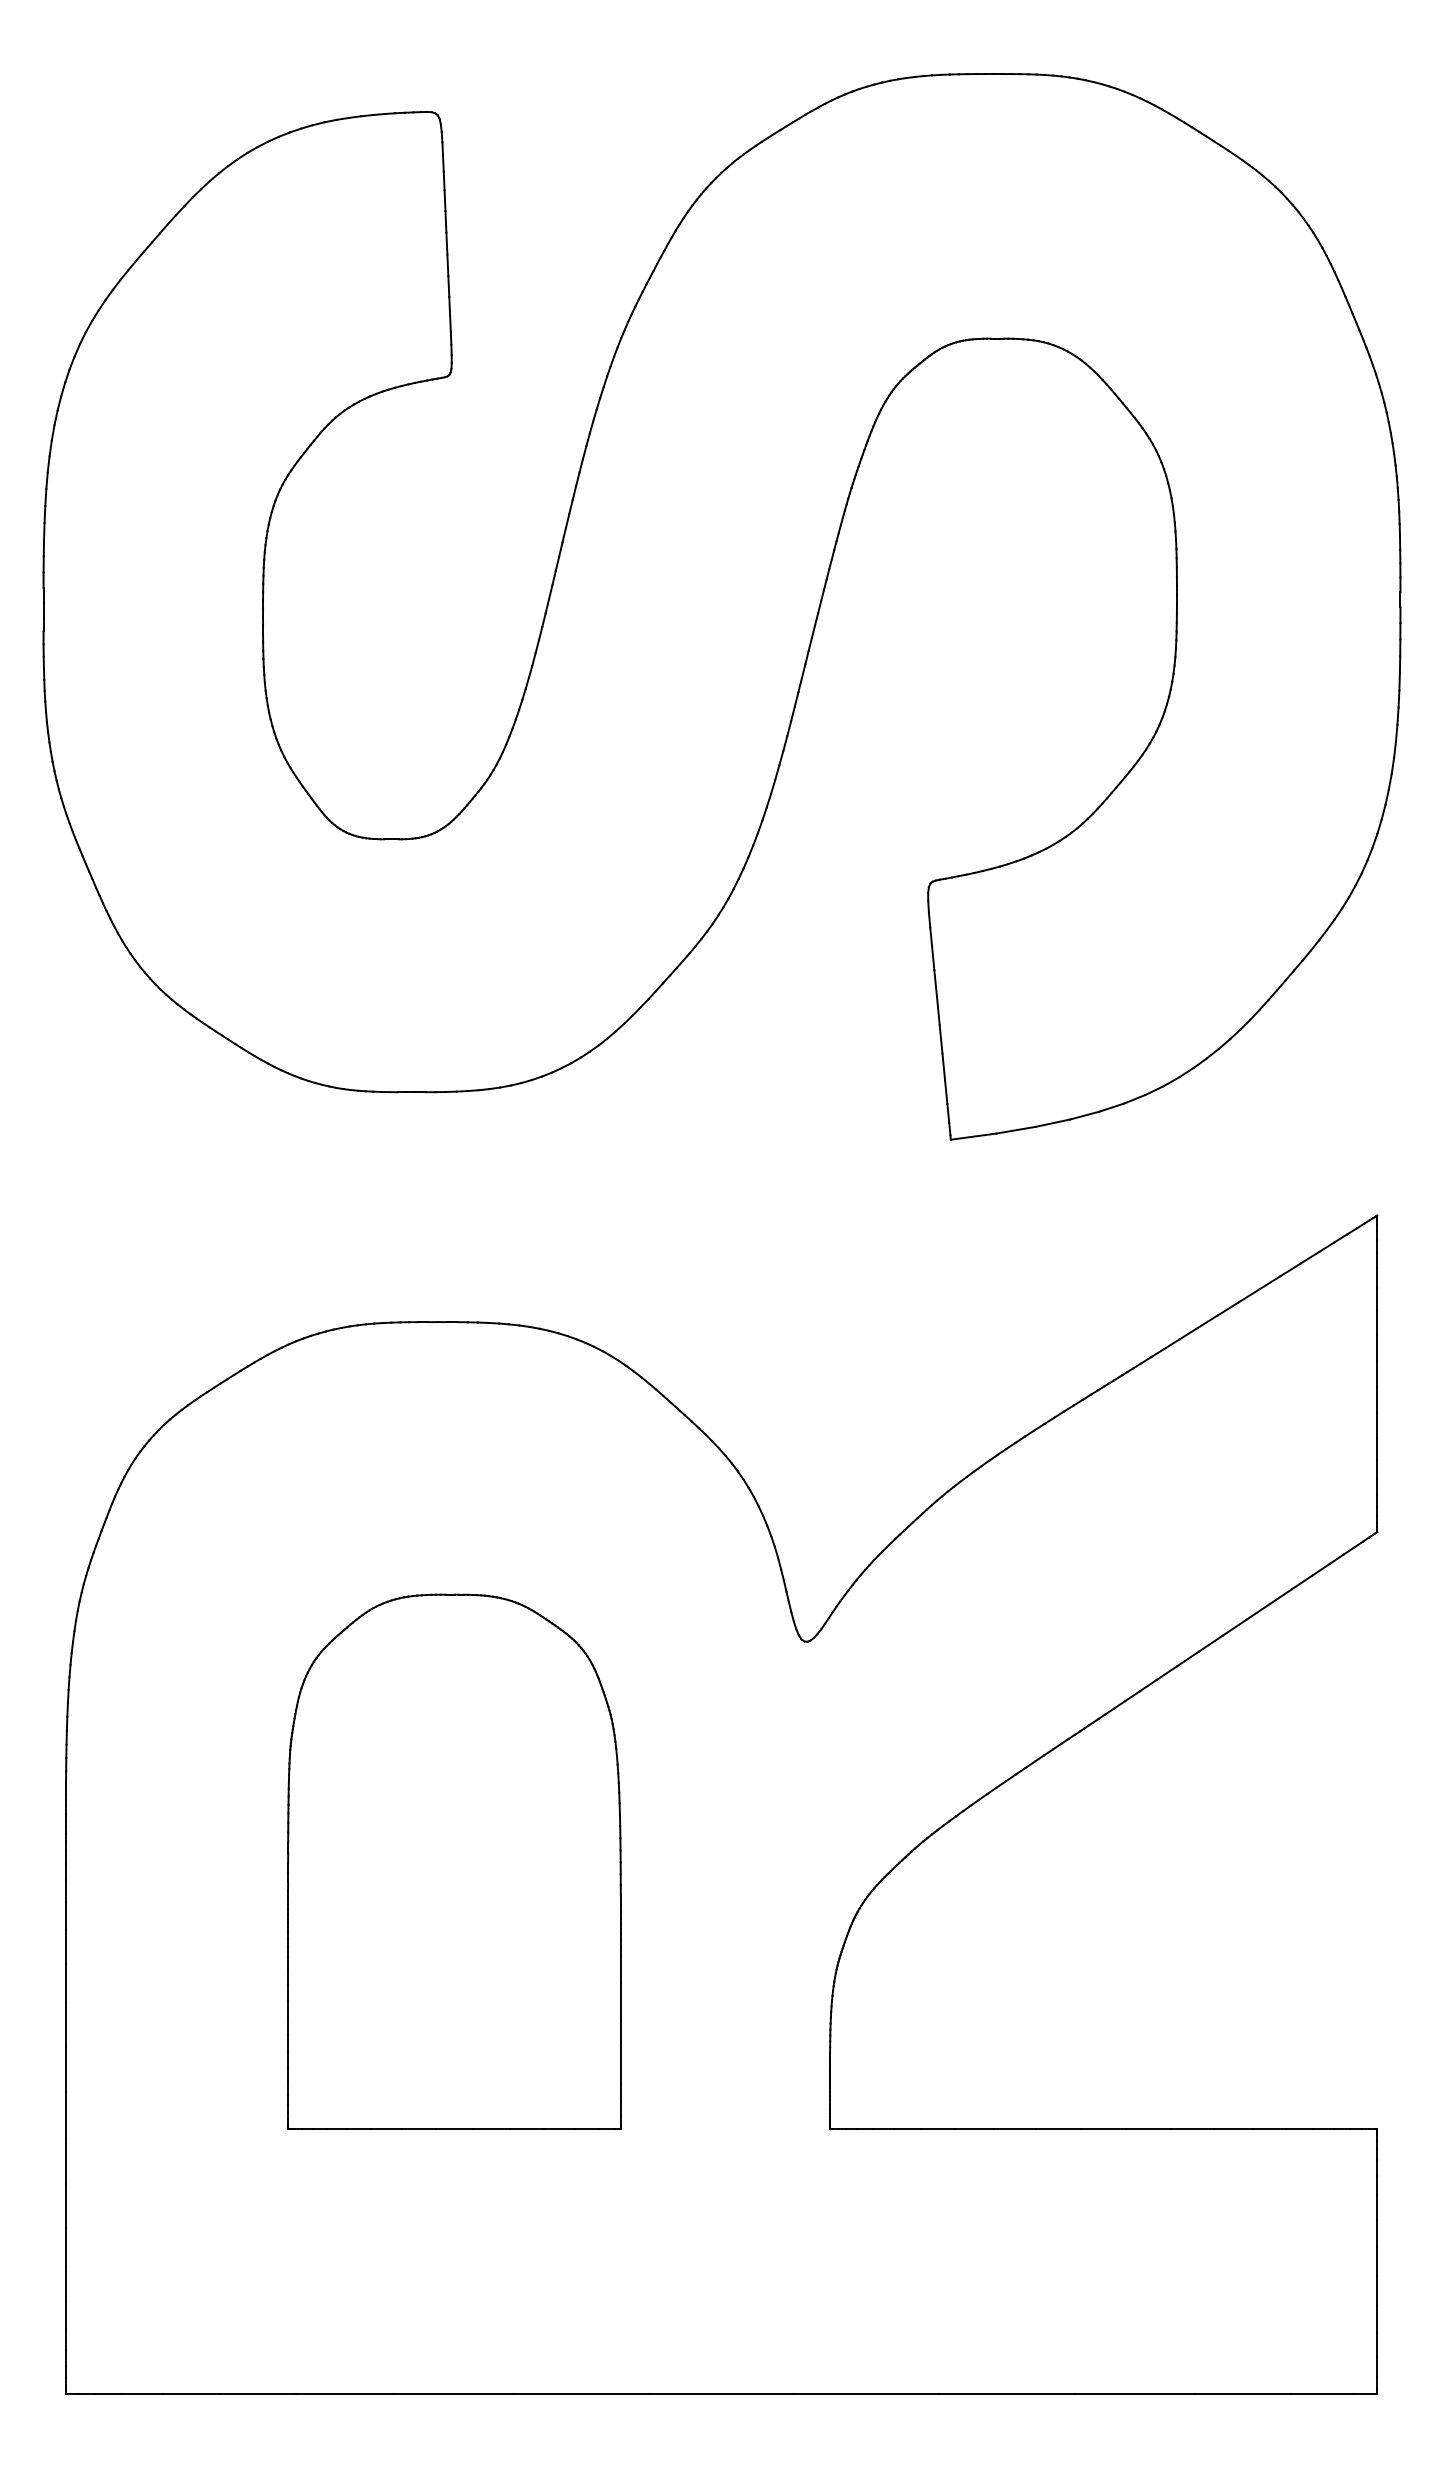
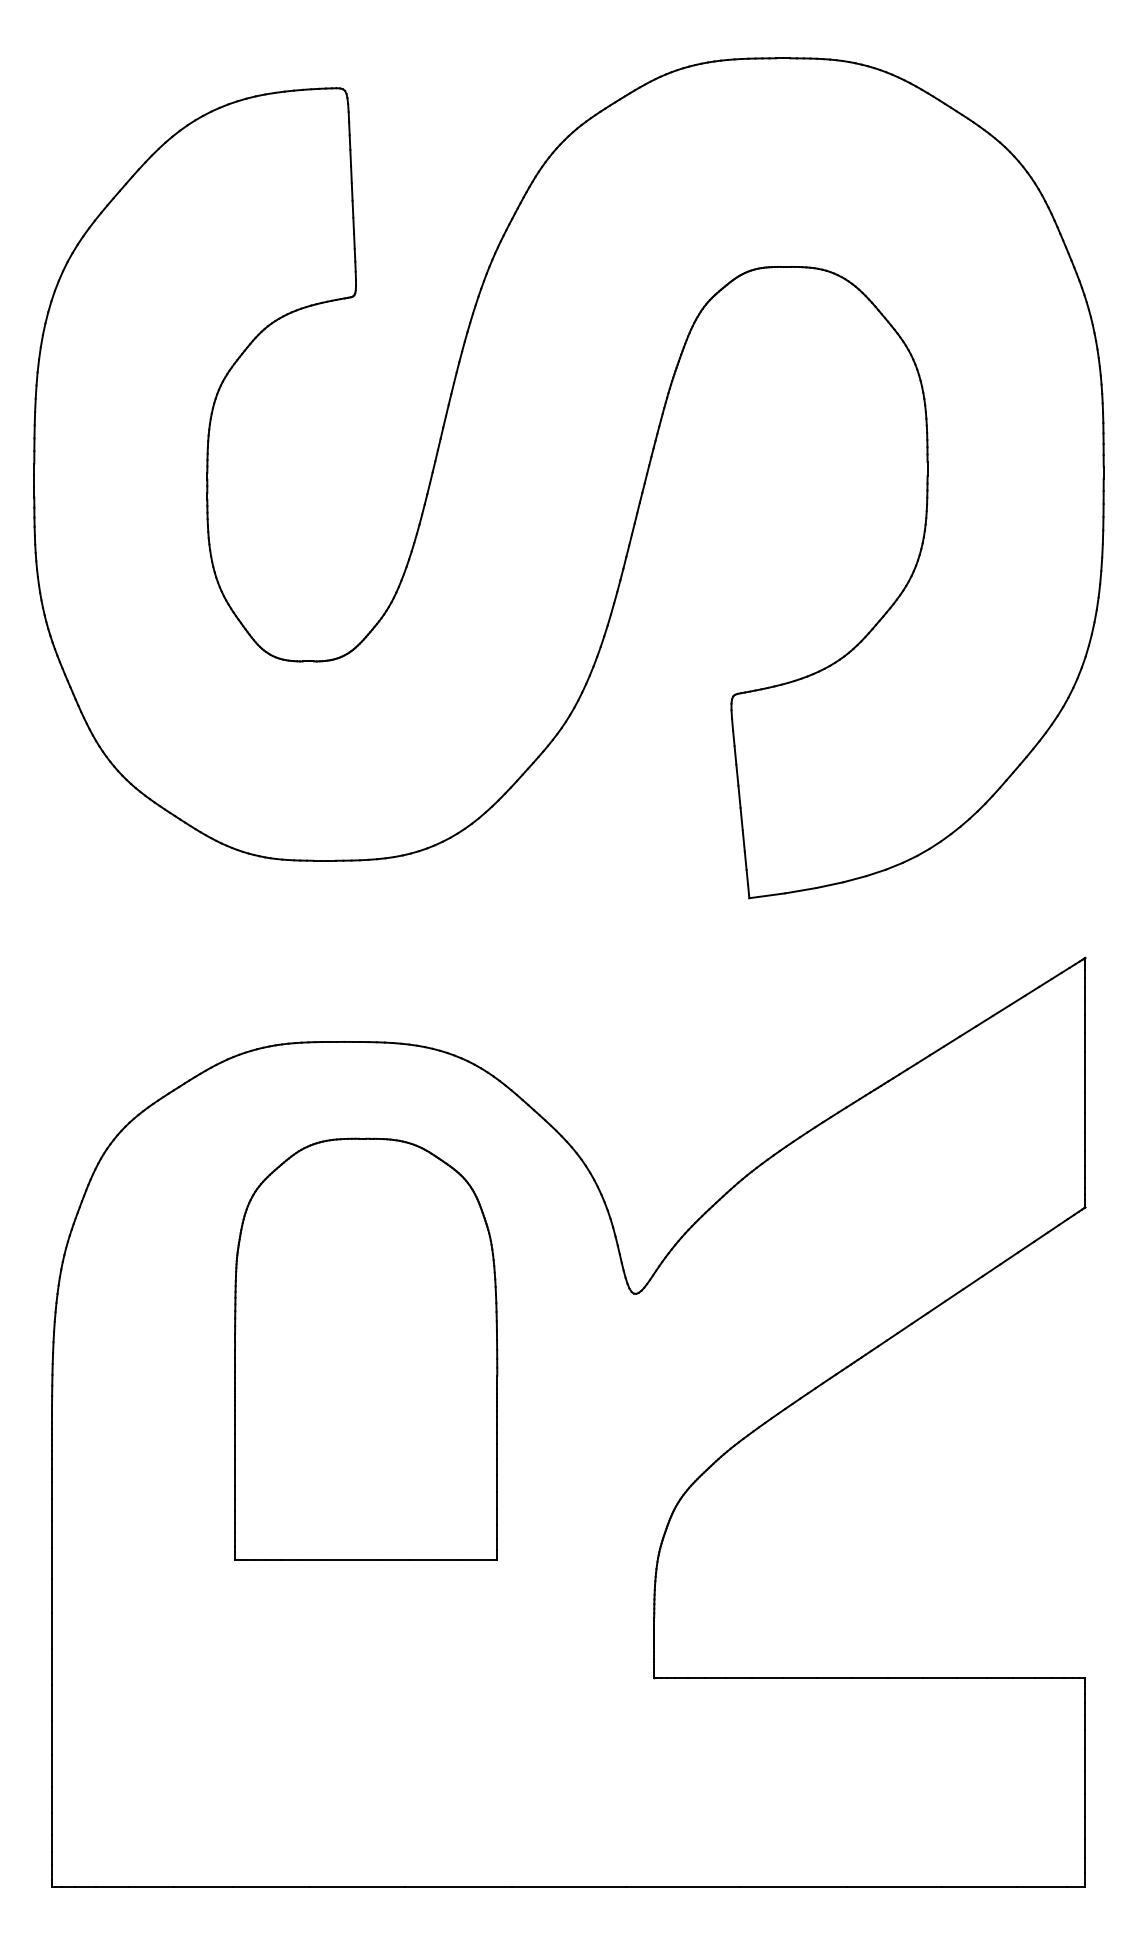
part: (454, 1860) -> (366, 1348), moved

